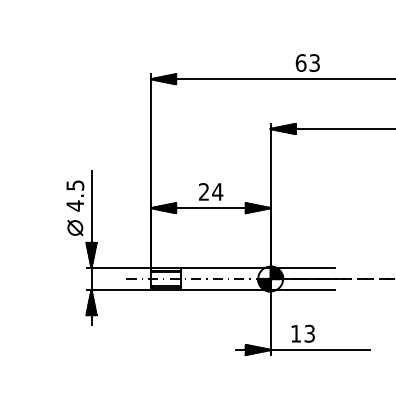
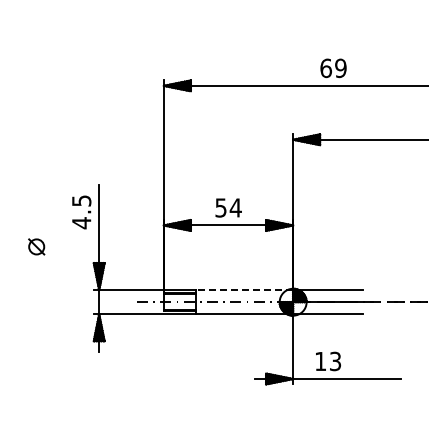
text: (314, 62) -> (340, 67), 63 -> 69
text: (203, 191) -> (220, 207), 24 -> 54
part: (75, 227) -> (36, 246), moved
line: (225, 268) -> (244, 290), solid -> dashed

